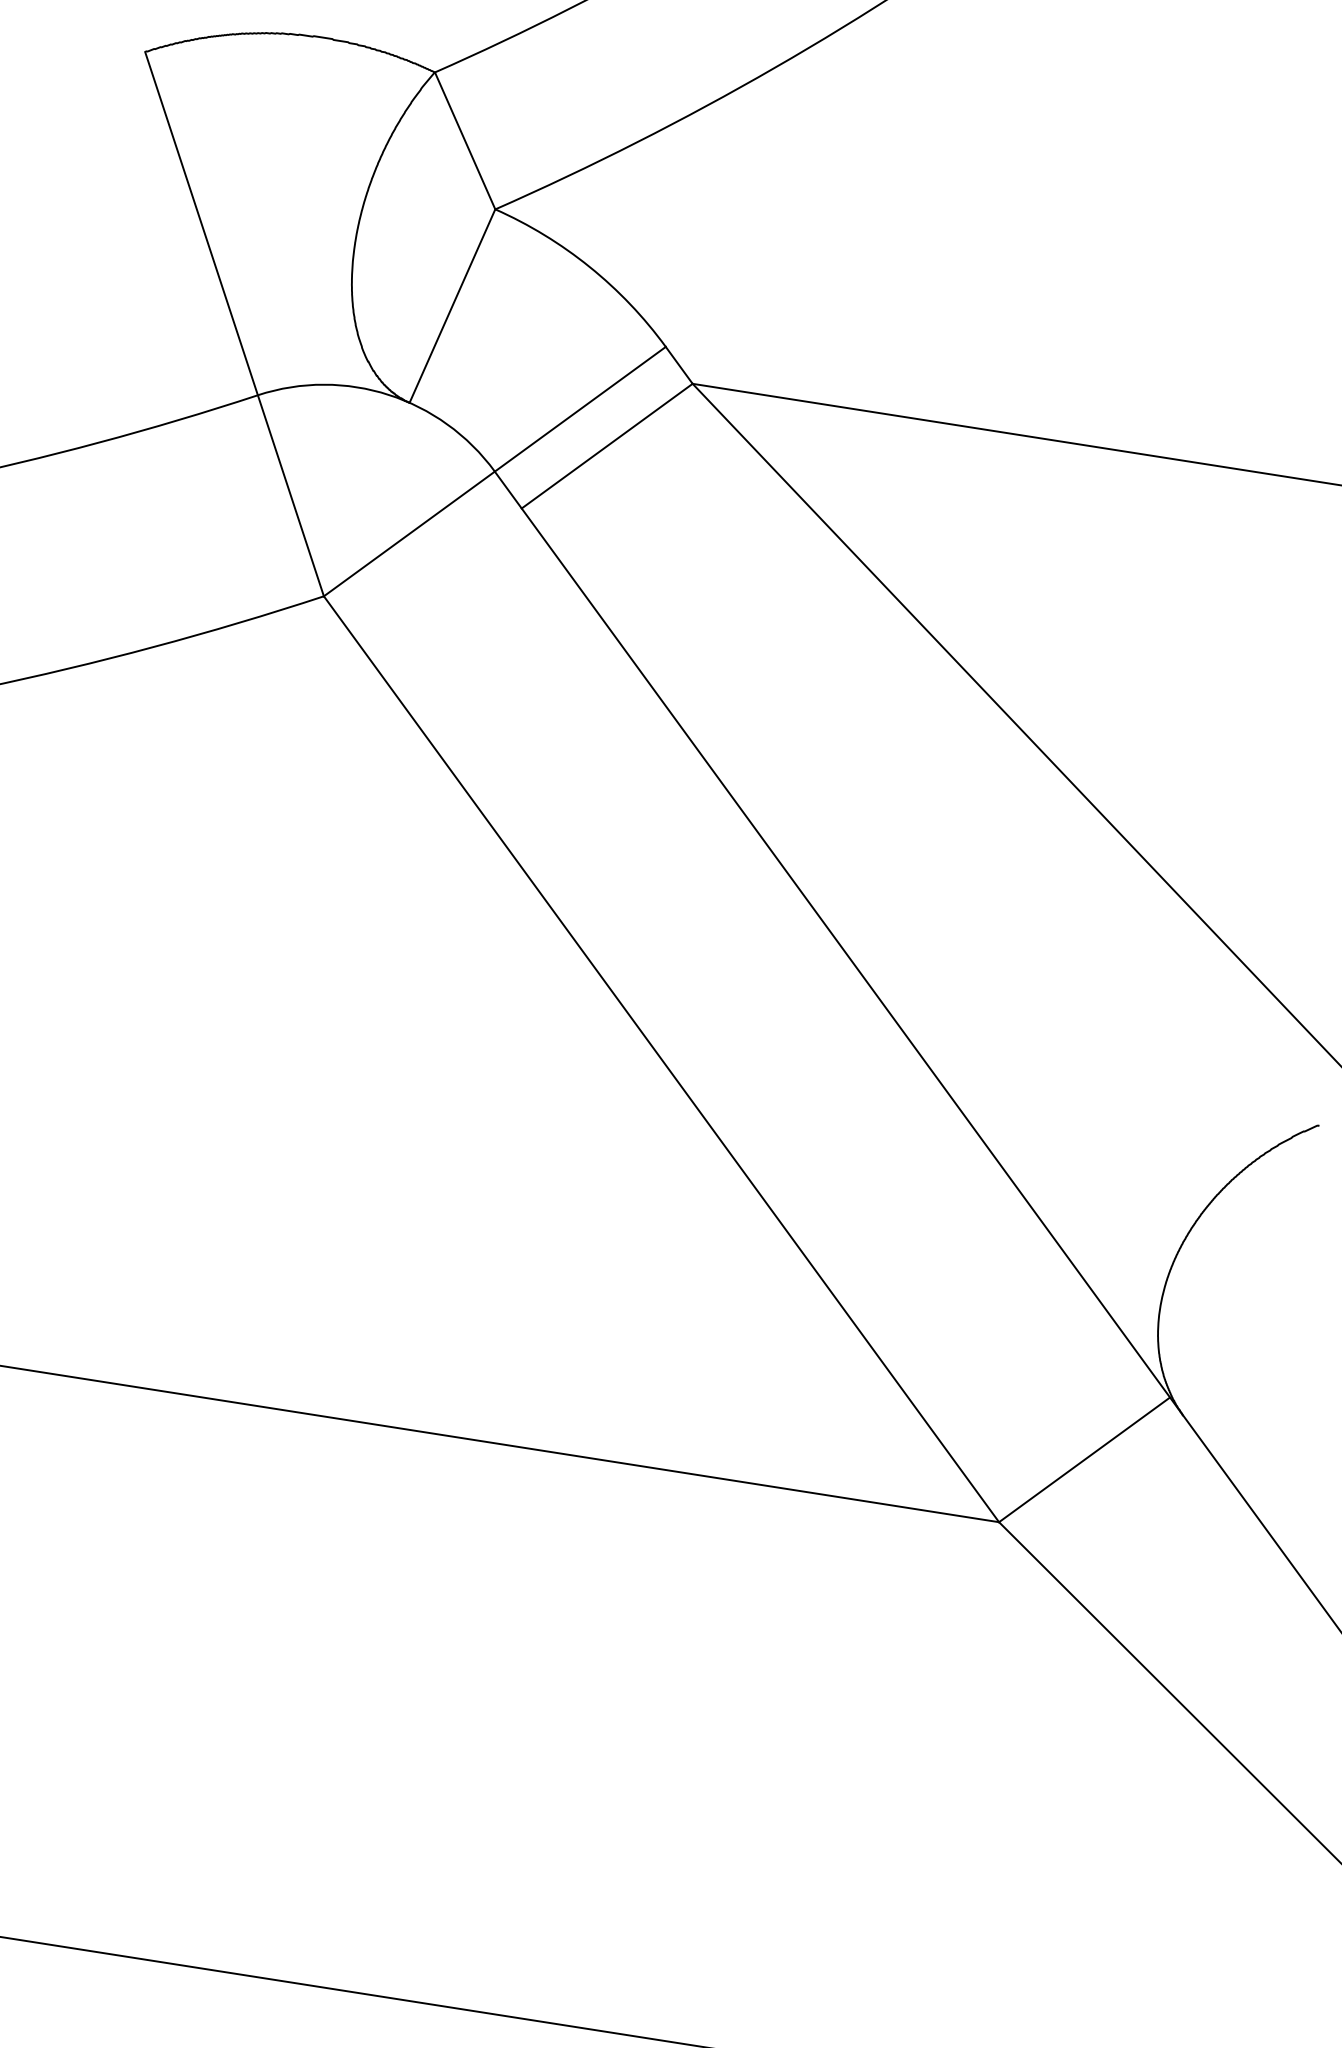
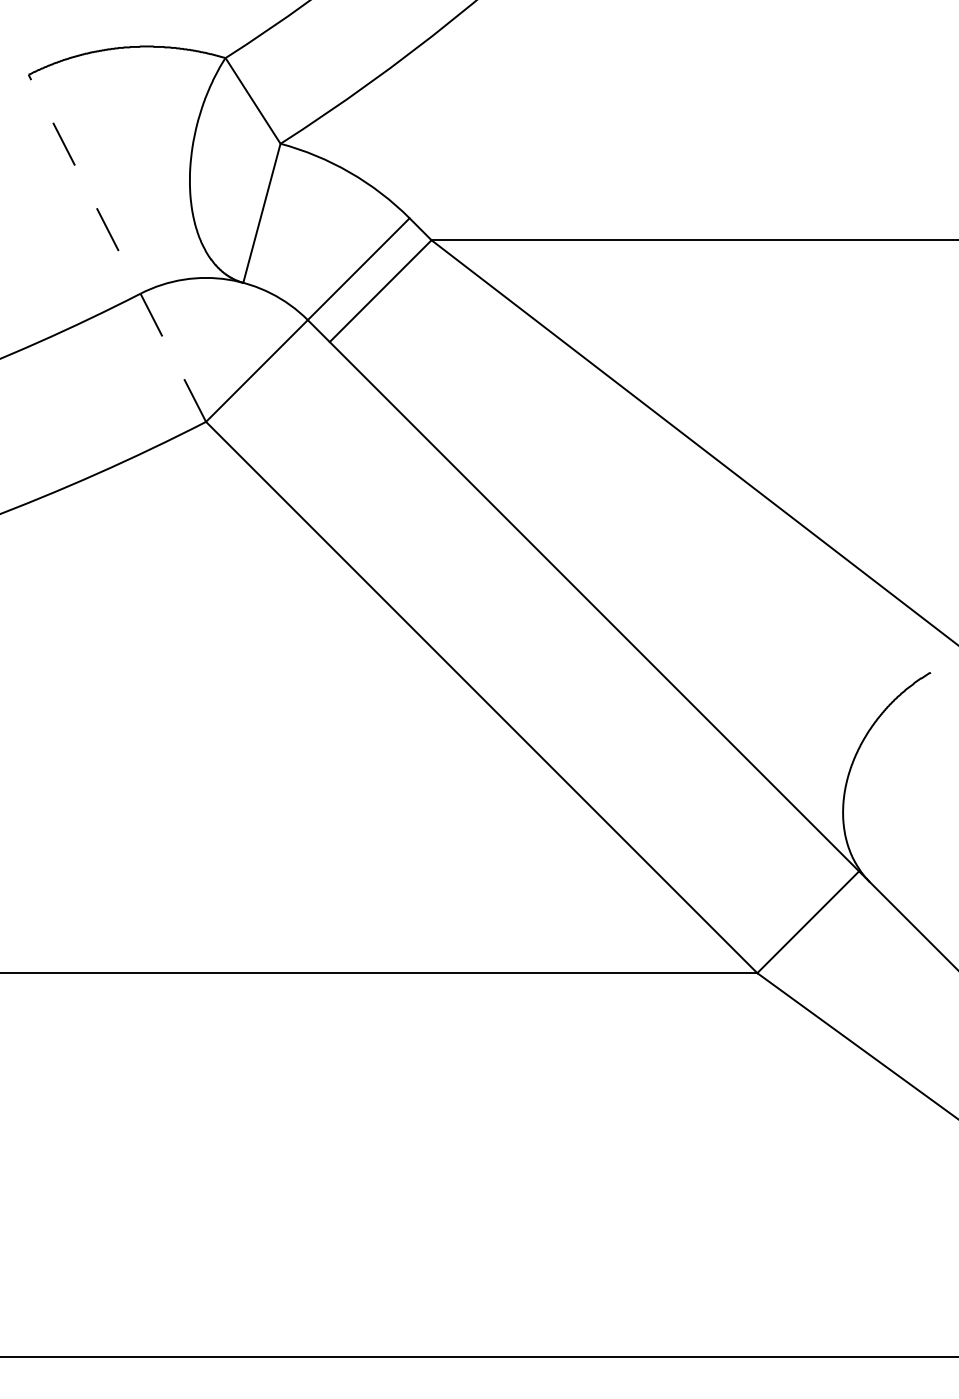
line: (234, 324) -> (117, 248), solid -> dashed

